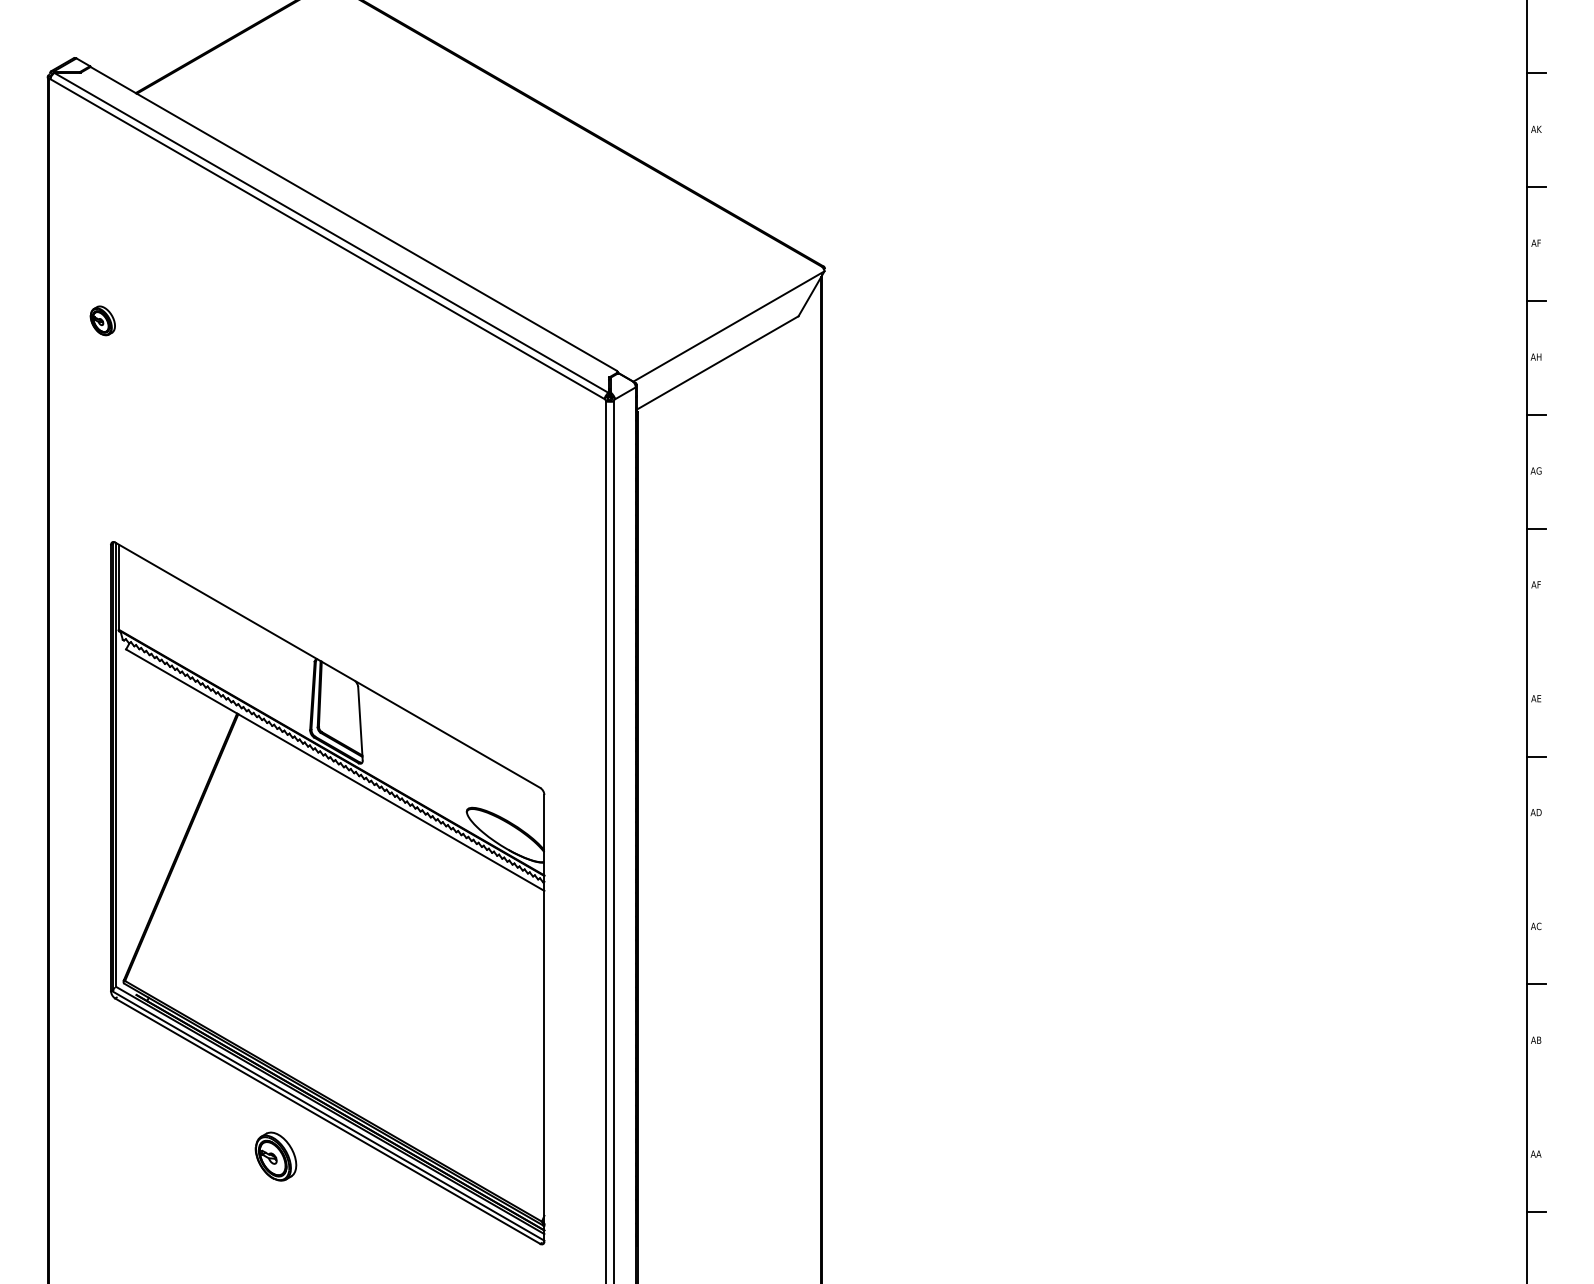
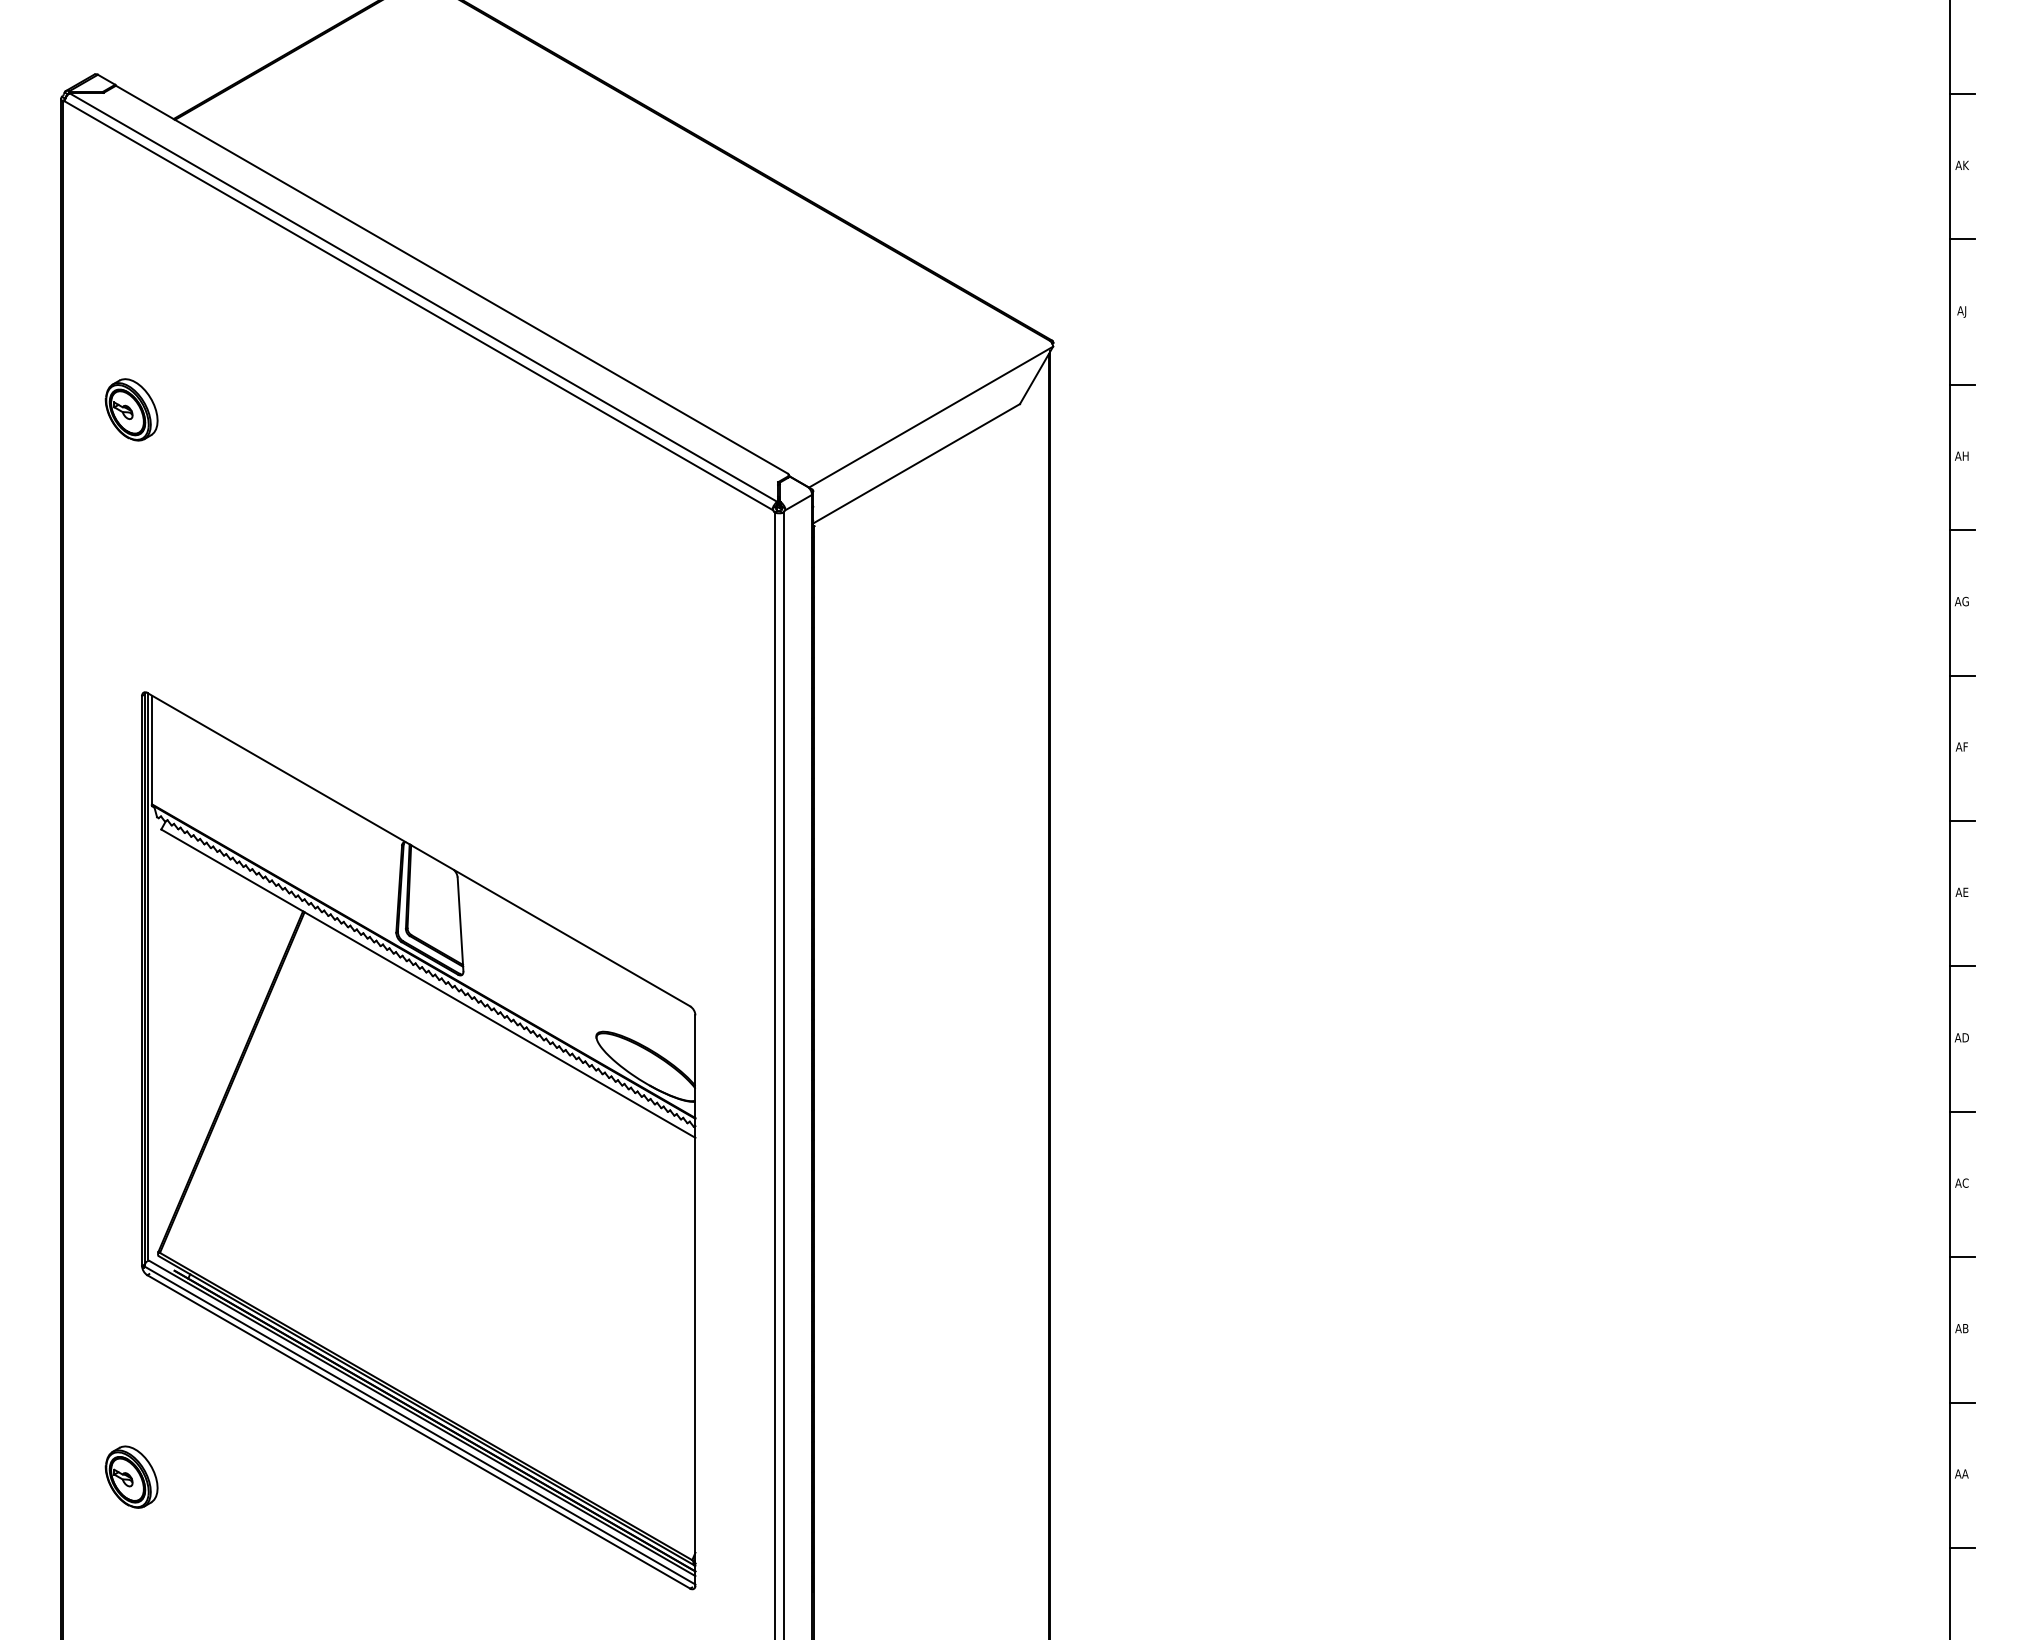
text: (1535, 243) -> (1961, 311), AF -> AJ
part: (102, 320) -> (131, 409), size x1.67
line: (1536, 642) -> (1962, 820), added
line: (1536, 870) -> (1962, 1111), added
line: (1536, 1098) -> (1962, 1402), added
part: (275, 1156) -> (131, 1476), moved

